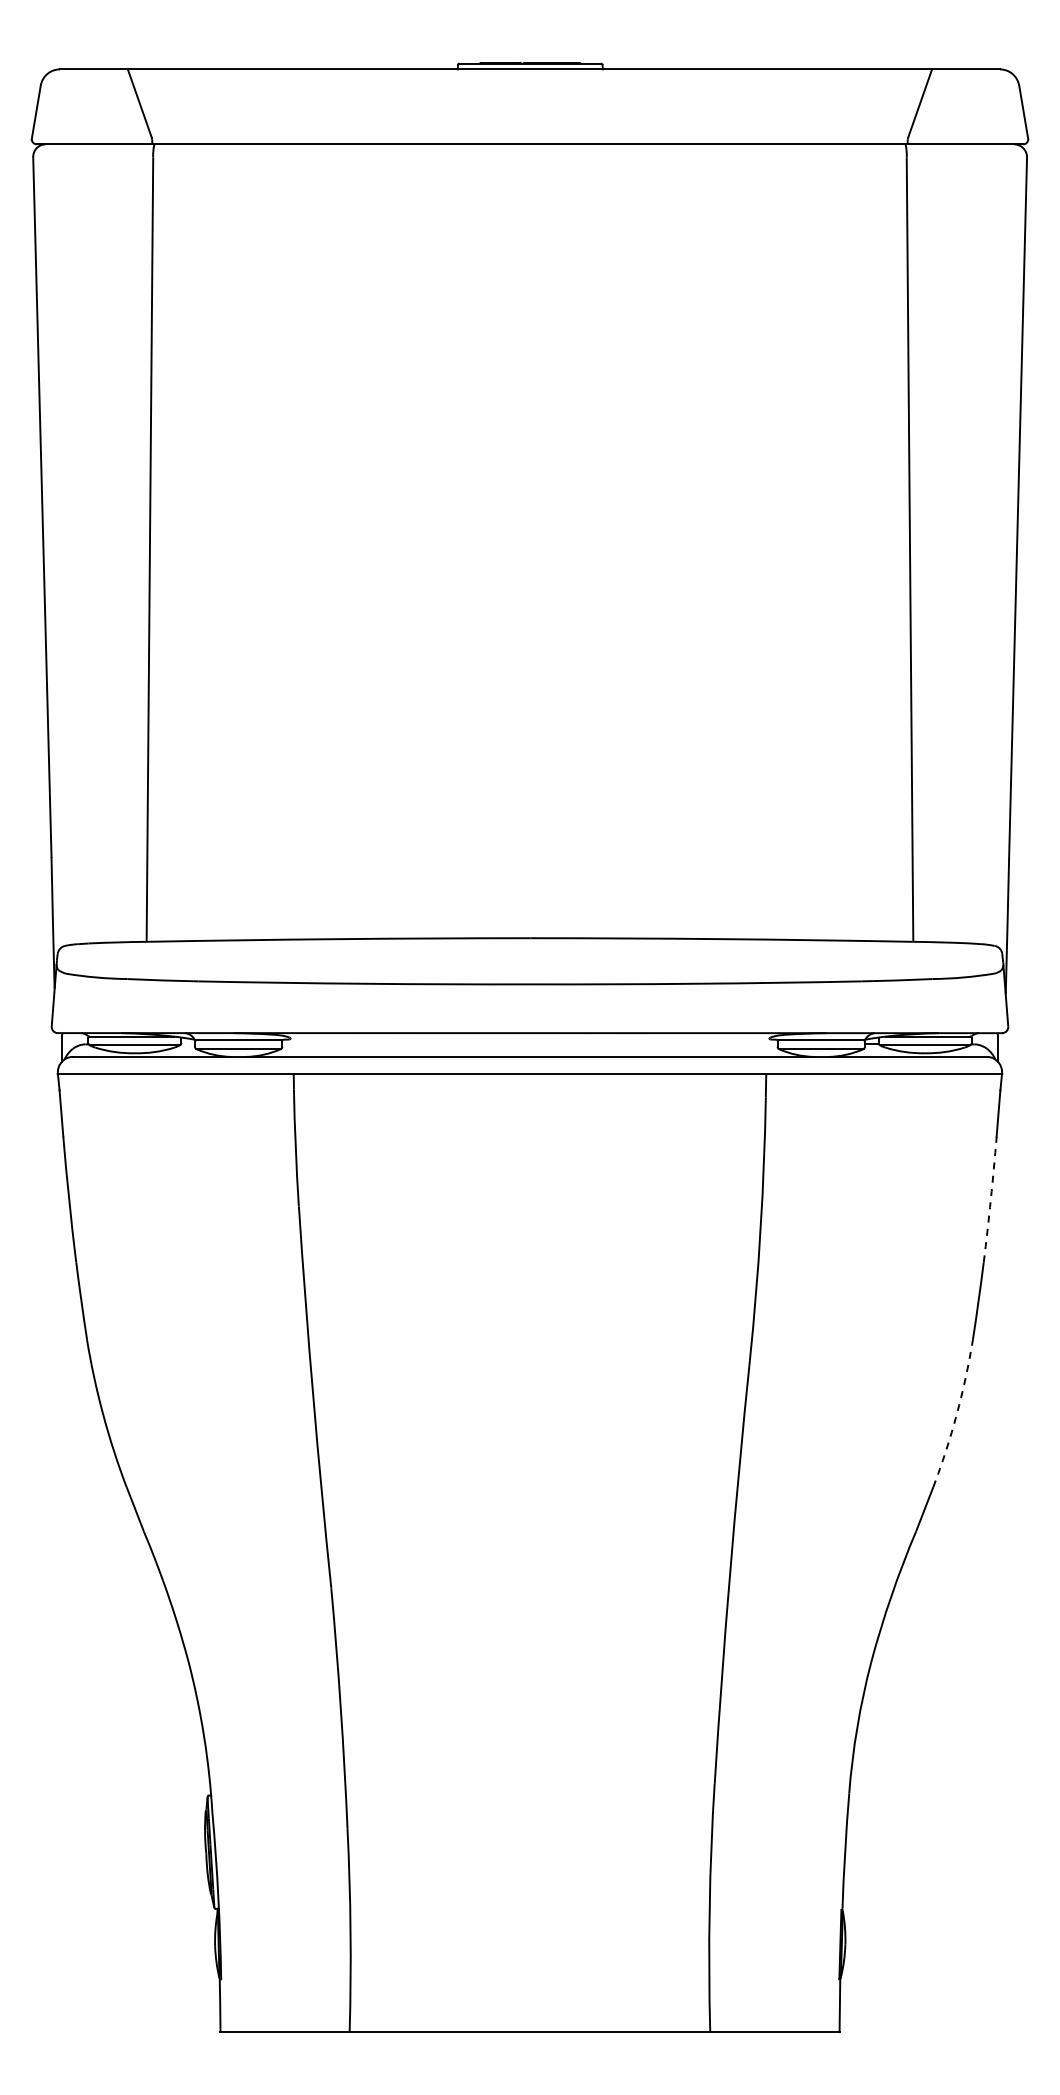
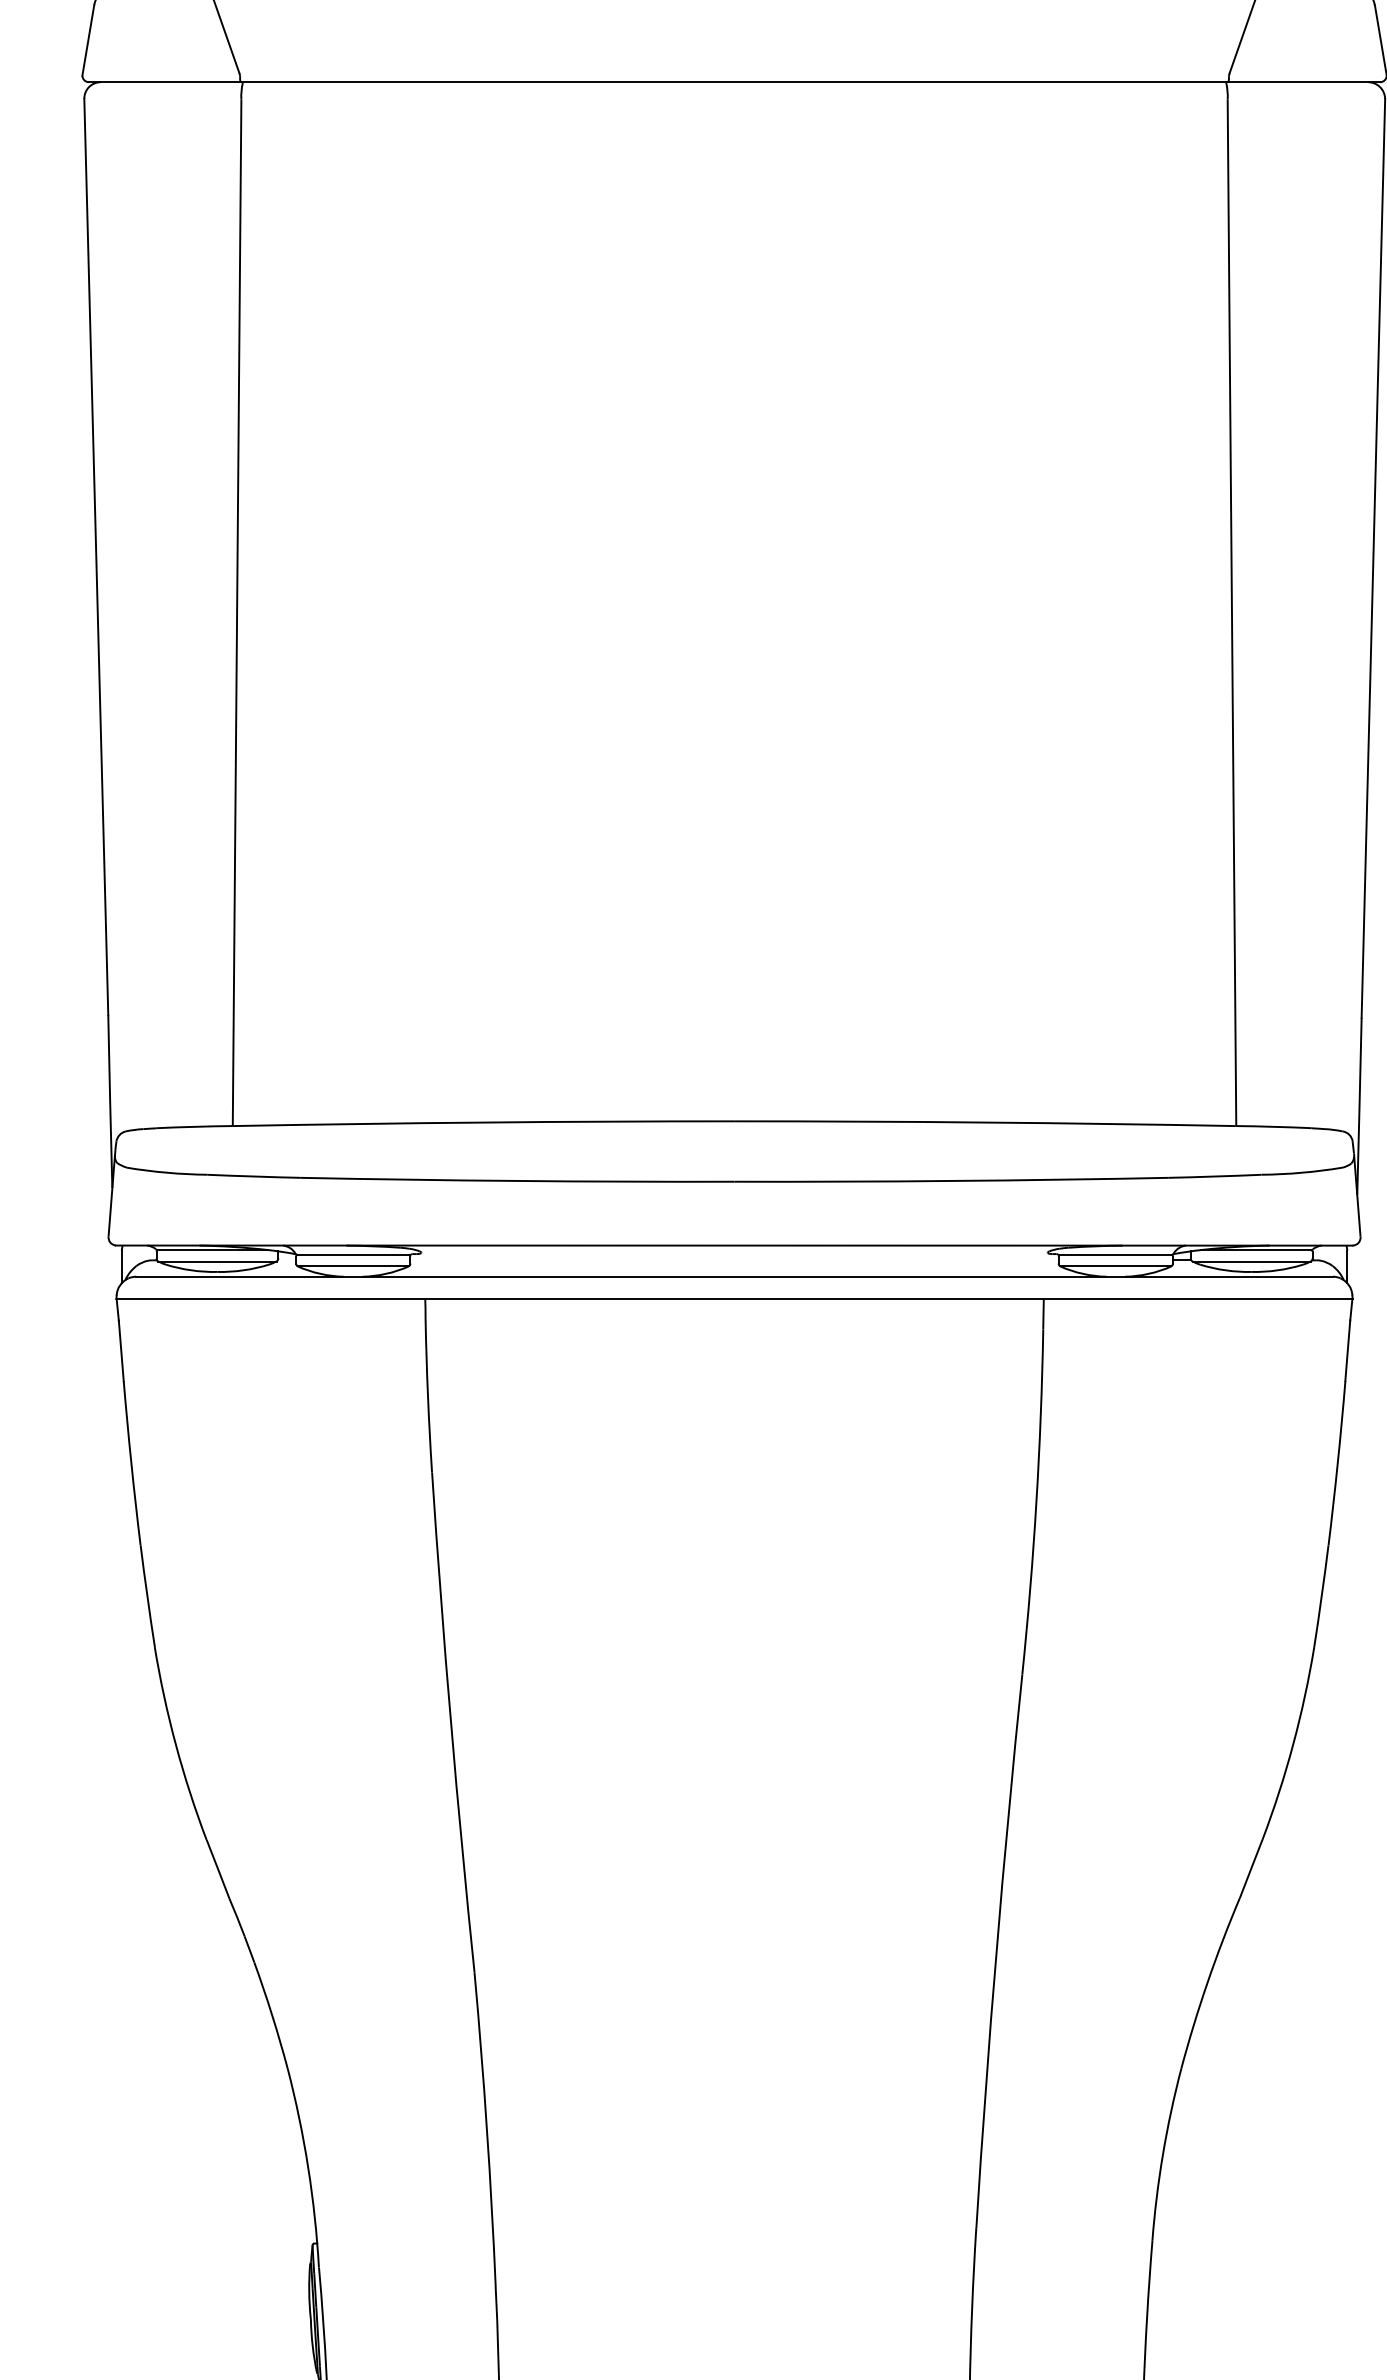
arc: (990, 1199) -> (1337, 1463), dashed -> solid
arc: (956, 1414) -> (1292, 1744), dashed -> solid

